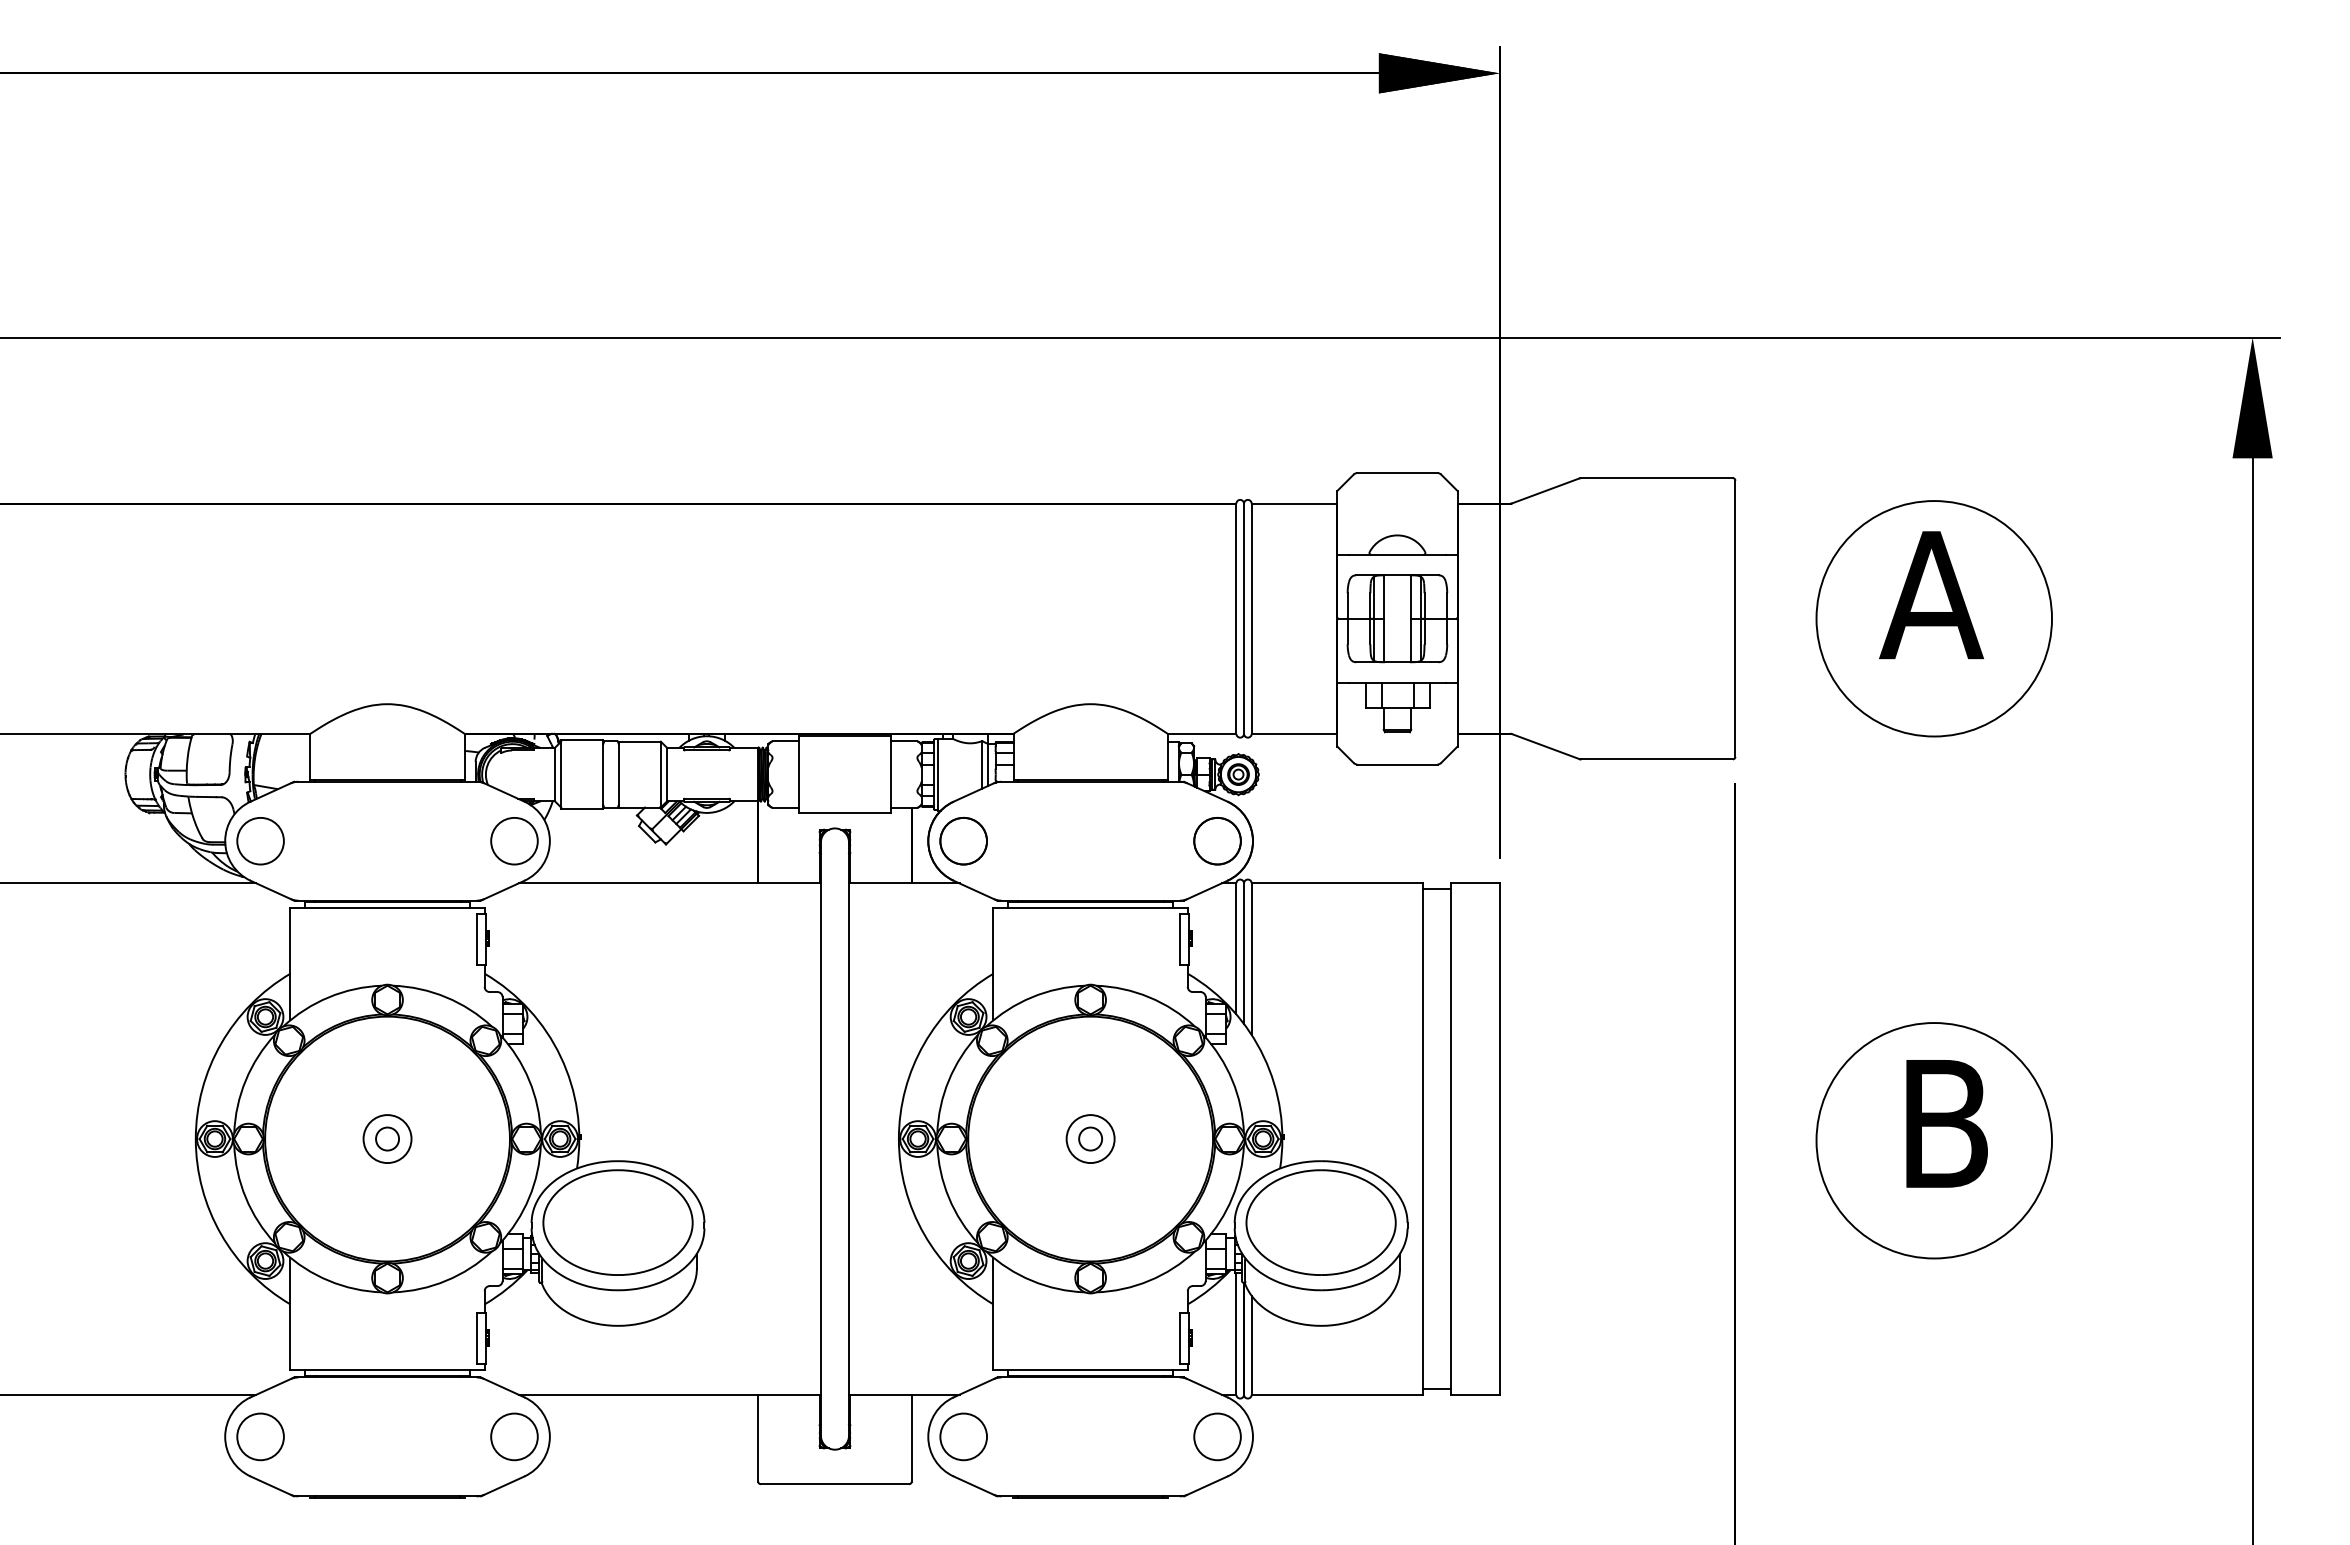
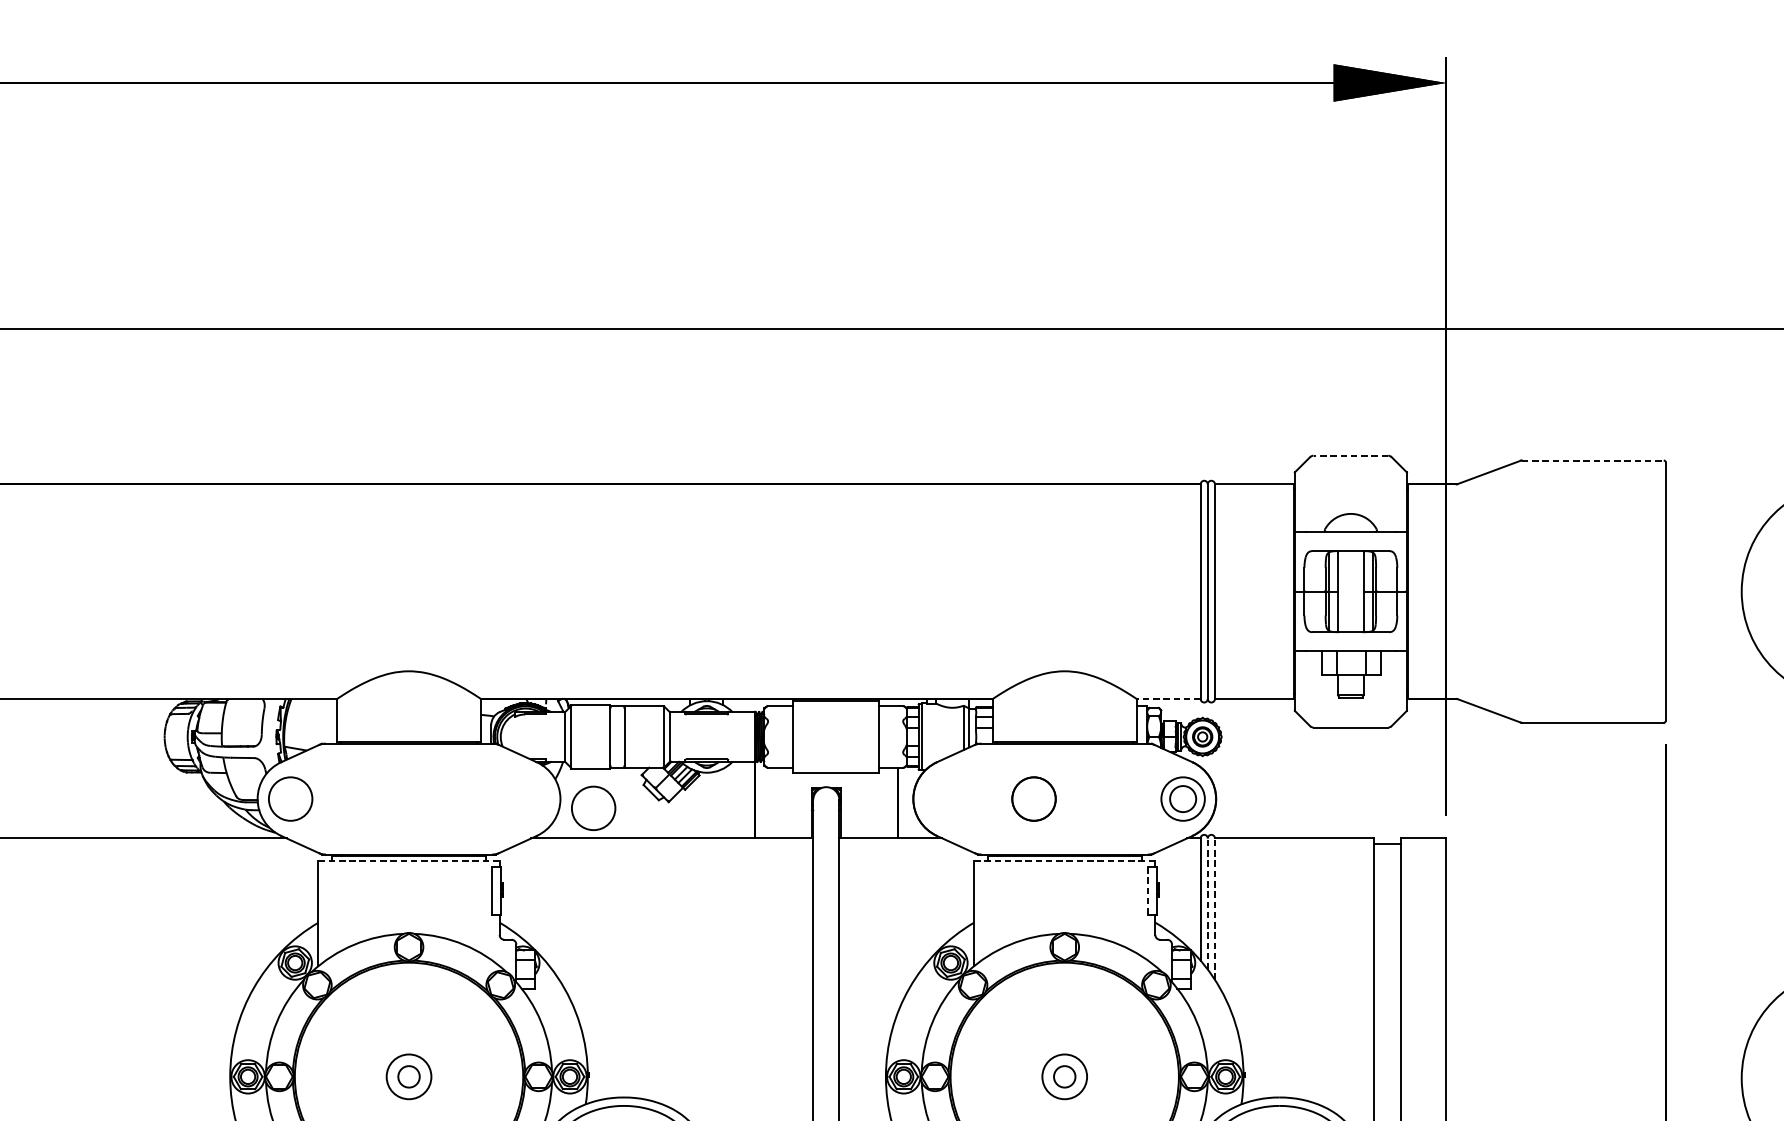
line: (1396, 473) -> (1349, 456), solid -> dashed
line: (1657, 478) -> (1593, 460), solid -> dashed
line: (1201, 733) -> (1168, 698), solid -> dashed
circle: (1217, 840) -> (1183, 798), size x0.6
circle: (514, 841) -> (593, 808), moved
circle: (963, 841) -> (1033, 799), moved
line: (388, 907) -> (409, 860), solid -> dashed
line: (1091, 907) -> (1065, 860), solid -> dashed
line: (1179, 939) -> (1147, 890), solid -> dashed
line: (1244, 953) -> (1208, 903), solid -> dashed
line: (1251, 959) -> (1214, 909), solid -> dashed

